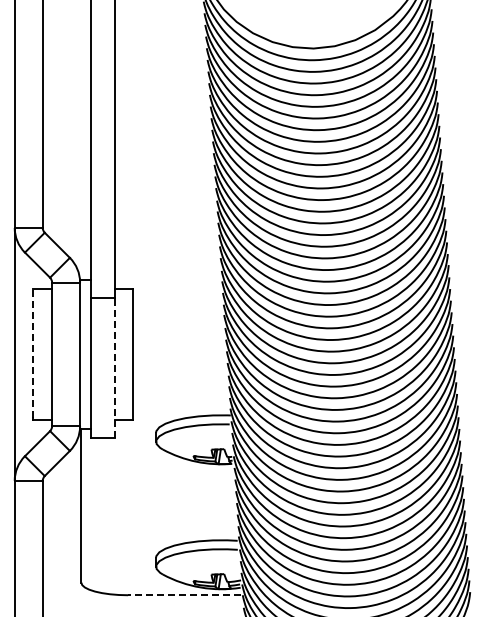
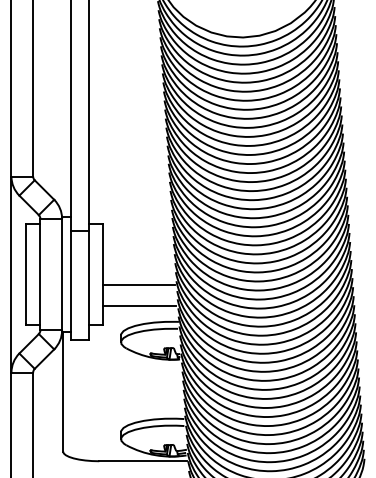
line: (33, 352) -> (26, 273), dashed -> solid
line: (114, 367) -> (88, 284), dashed -> solid
line: (179, 368) -> (139, 285), added
line: (180, 395) -> (139, 306), added
line: (183, 595) -> (142, 461), dashed -> solid

